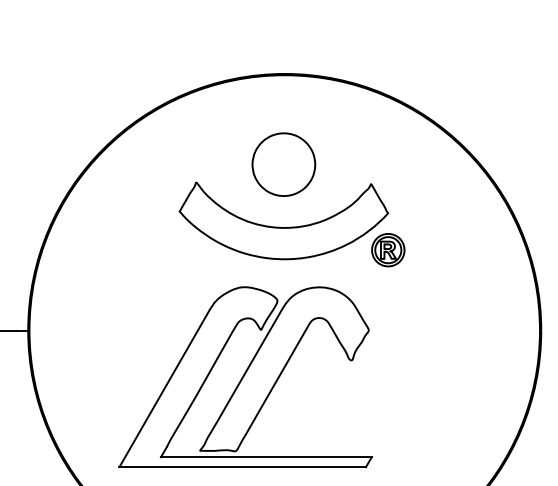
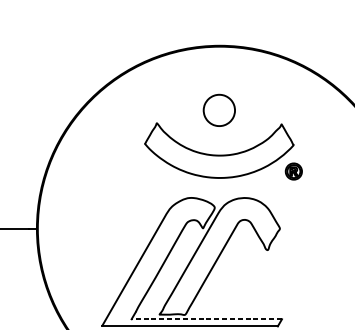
part: (283, 164) -> (219, 110), size x0.7
part: (388, 250) -> (293, 171), size x0.7
line: (265, 457) -> (206, 319), solid -> dashed

